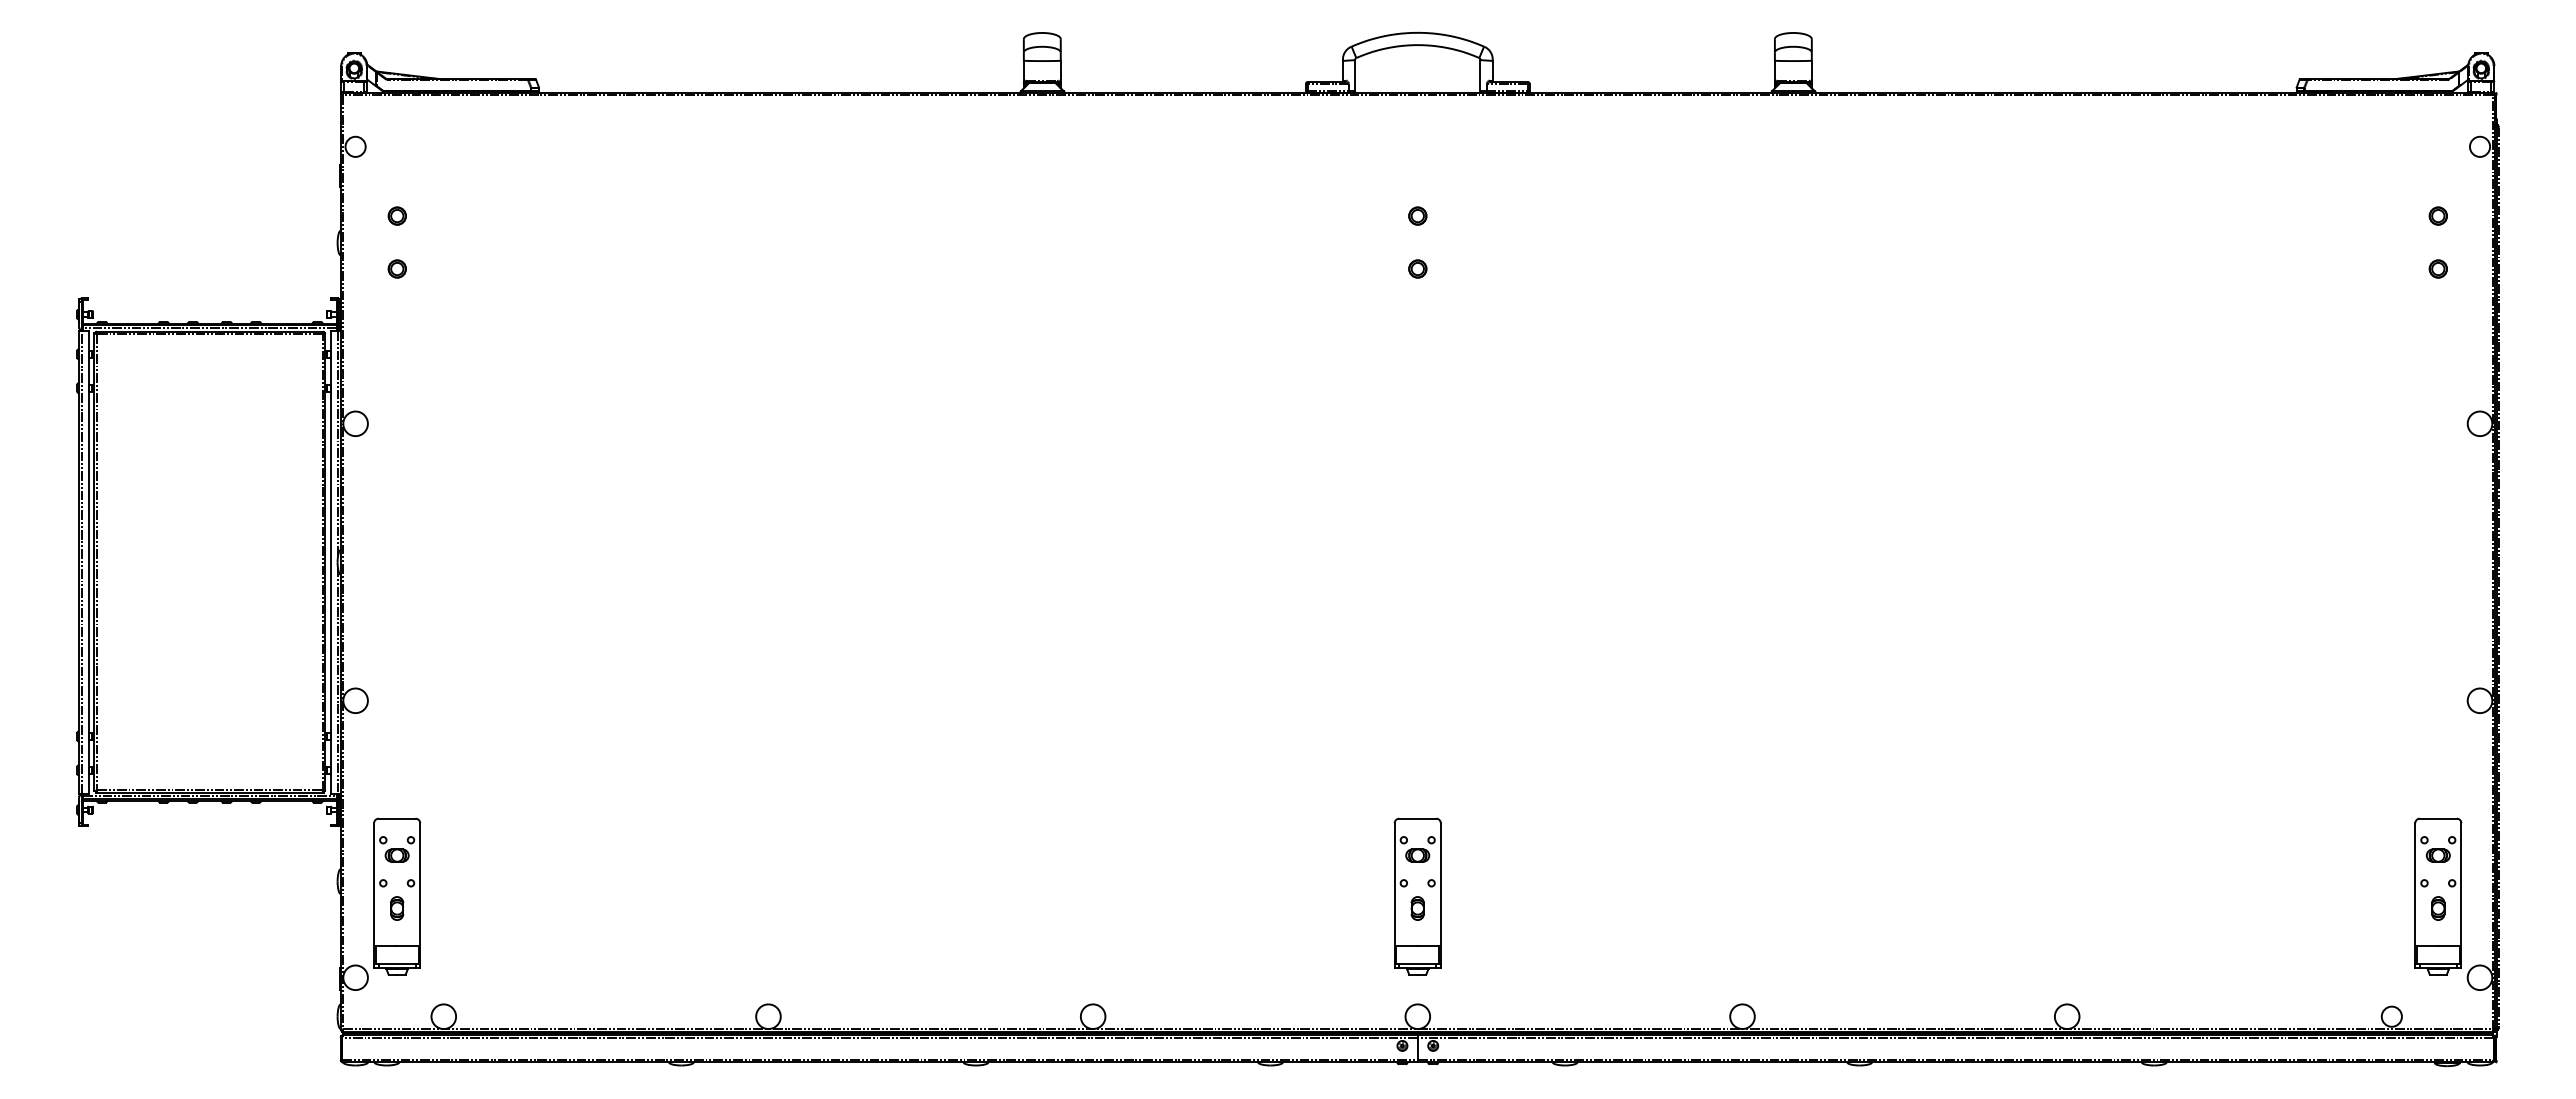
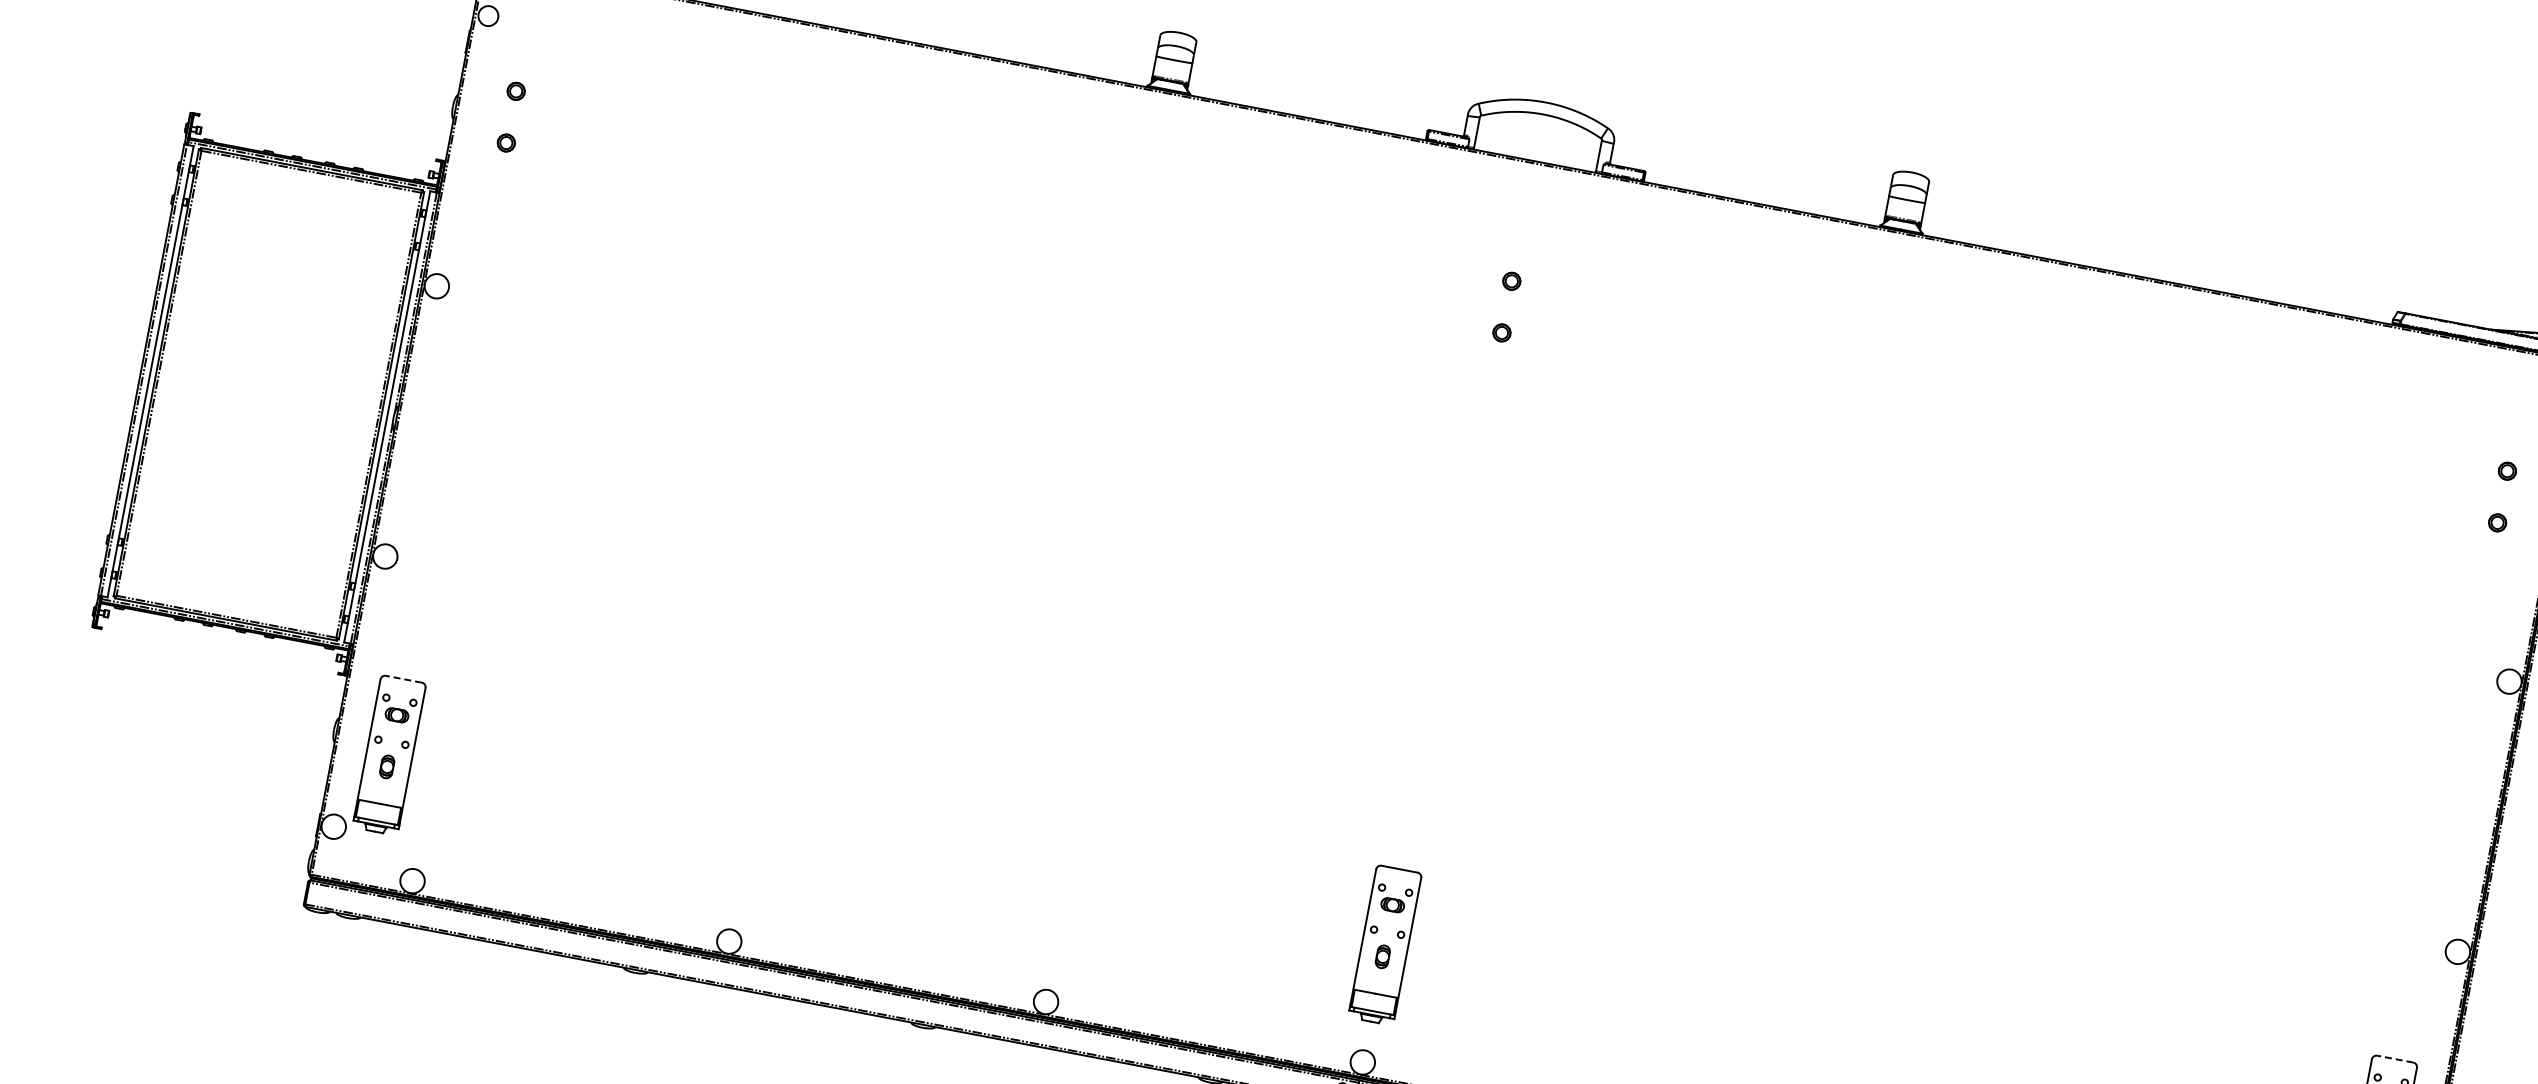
line: (396, 818) -> (403, 678), solid -> dashed
line: (2437, 818) -> (2394, 1058), solid -> dashed

